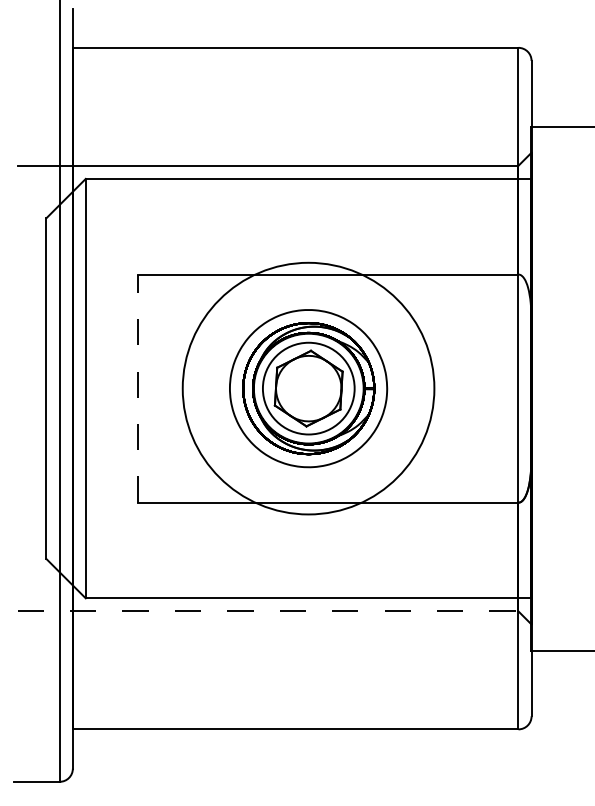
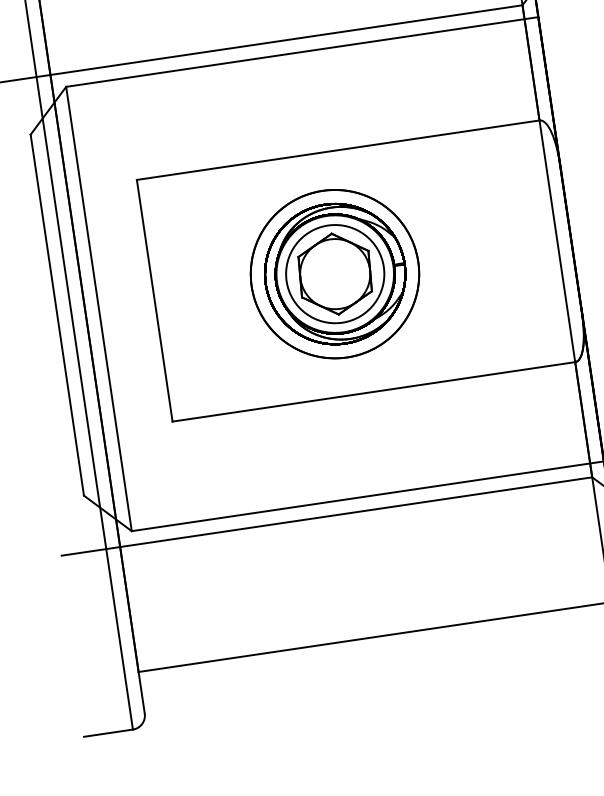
line: (138, 388) -> (154, 300), dashed -> solid
circle: (308, 388) -> (334, 274), size x0.62
line: (268, 611) -> (327, 516), dashed -> solid

